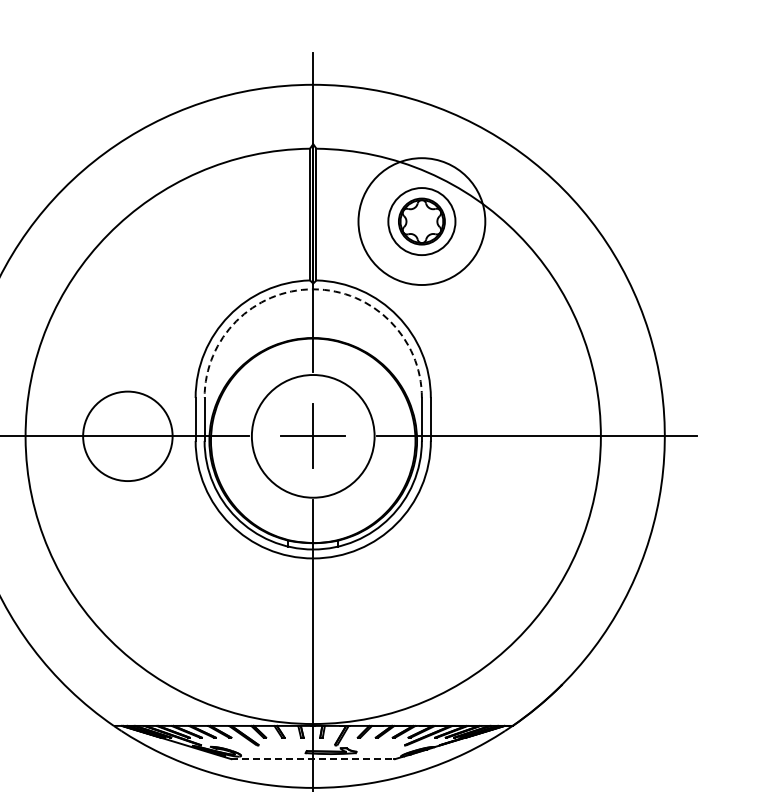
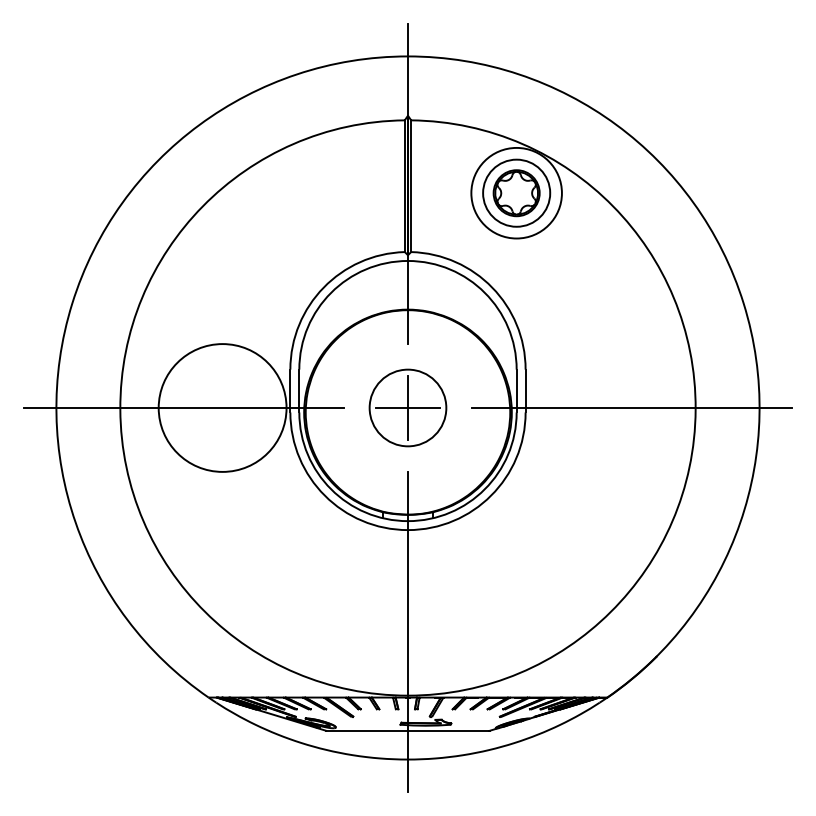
circle: (421, 220) -> (516, 192), size x0.71
arc: (313, 288) -> (408, 260), dashed -> solid
circle: (127, 435) -> (222, 407), size x1.43
circle: (312, 435) -> (407, 407), size x0.62
line: (313, 758) -> (408, 730), dashed -> solid

